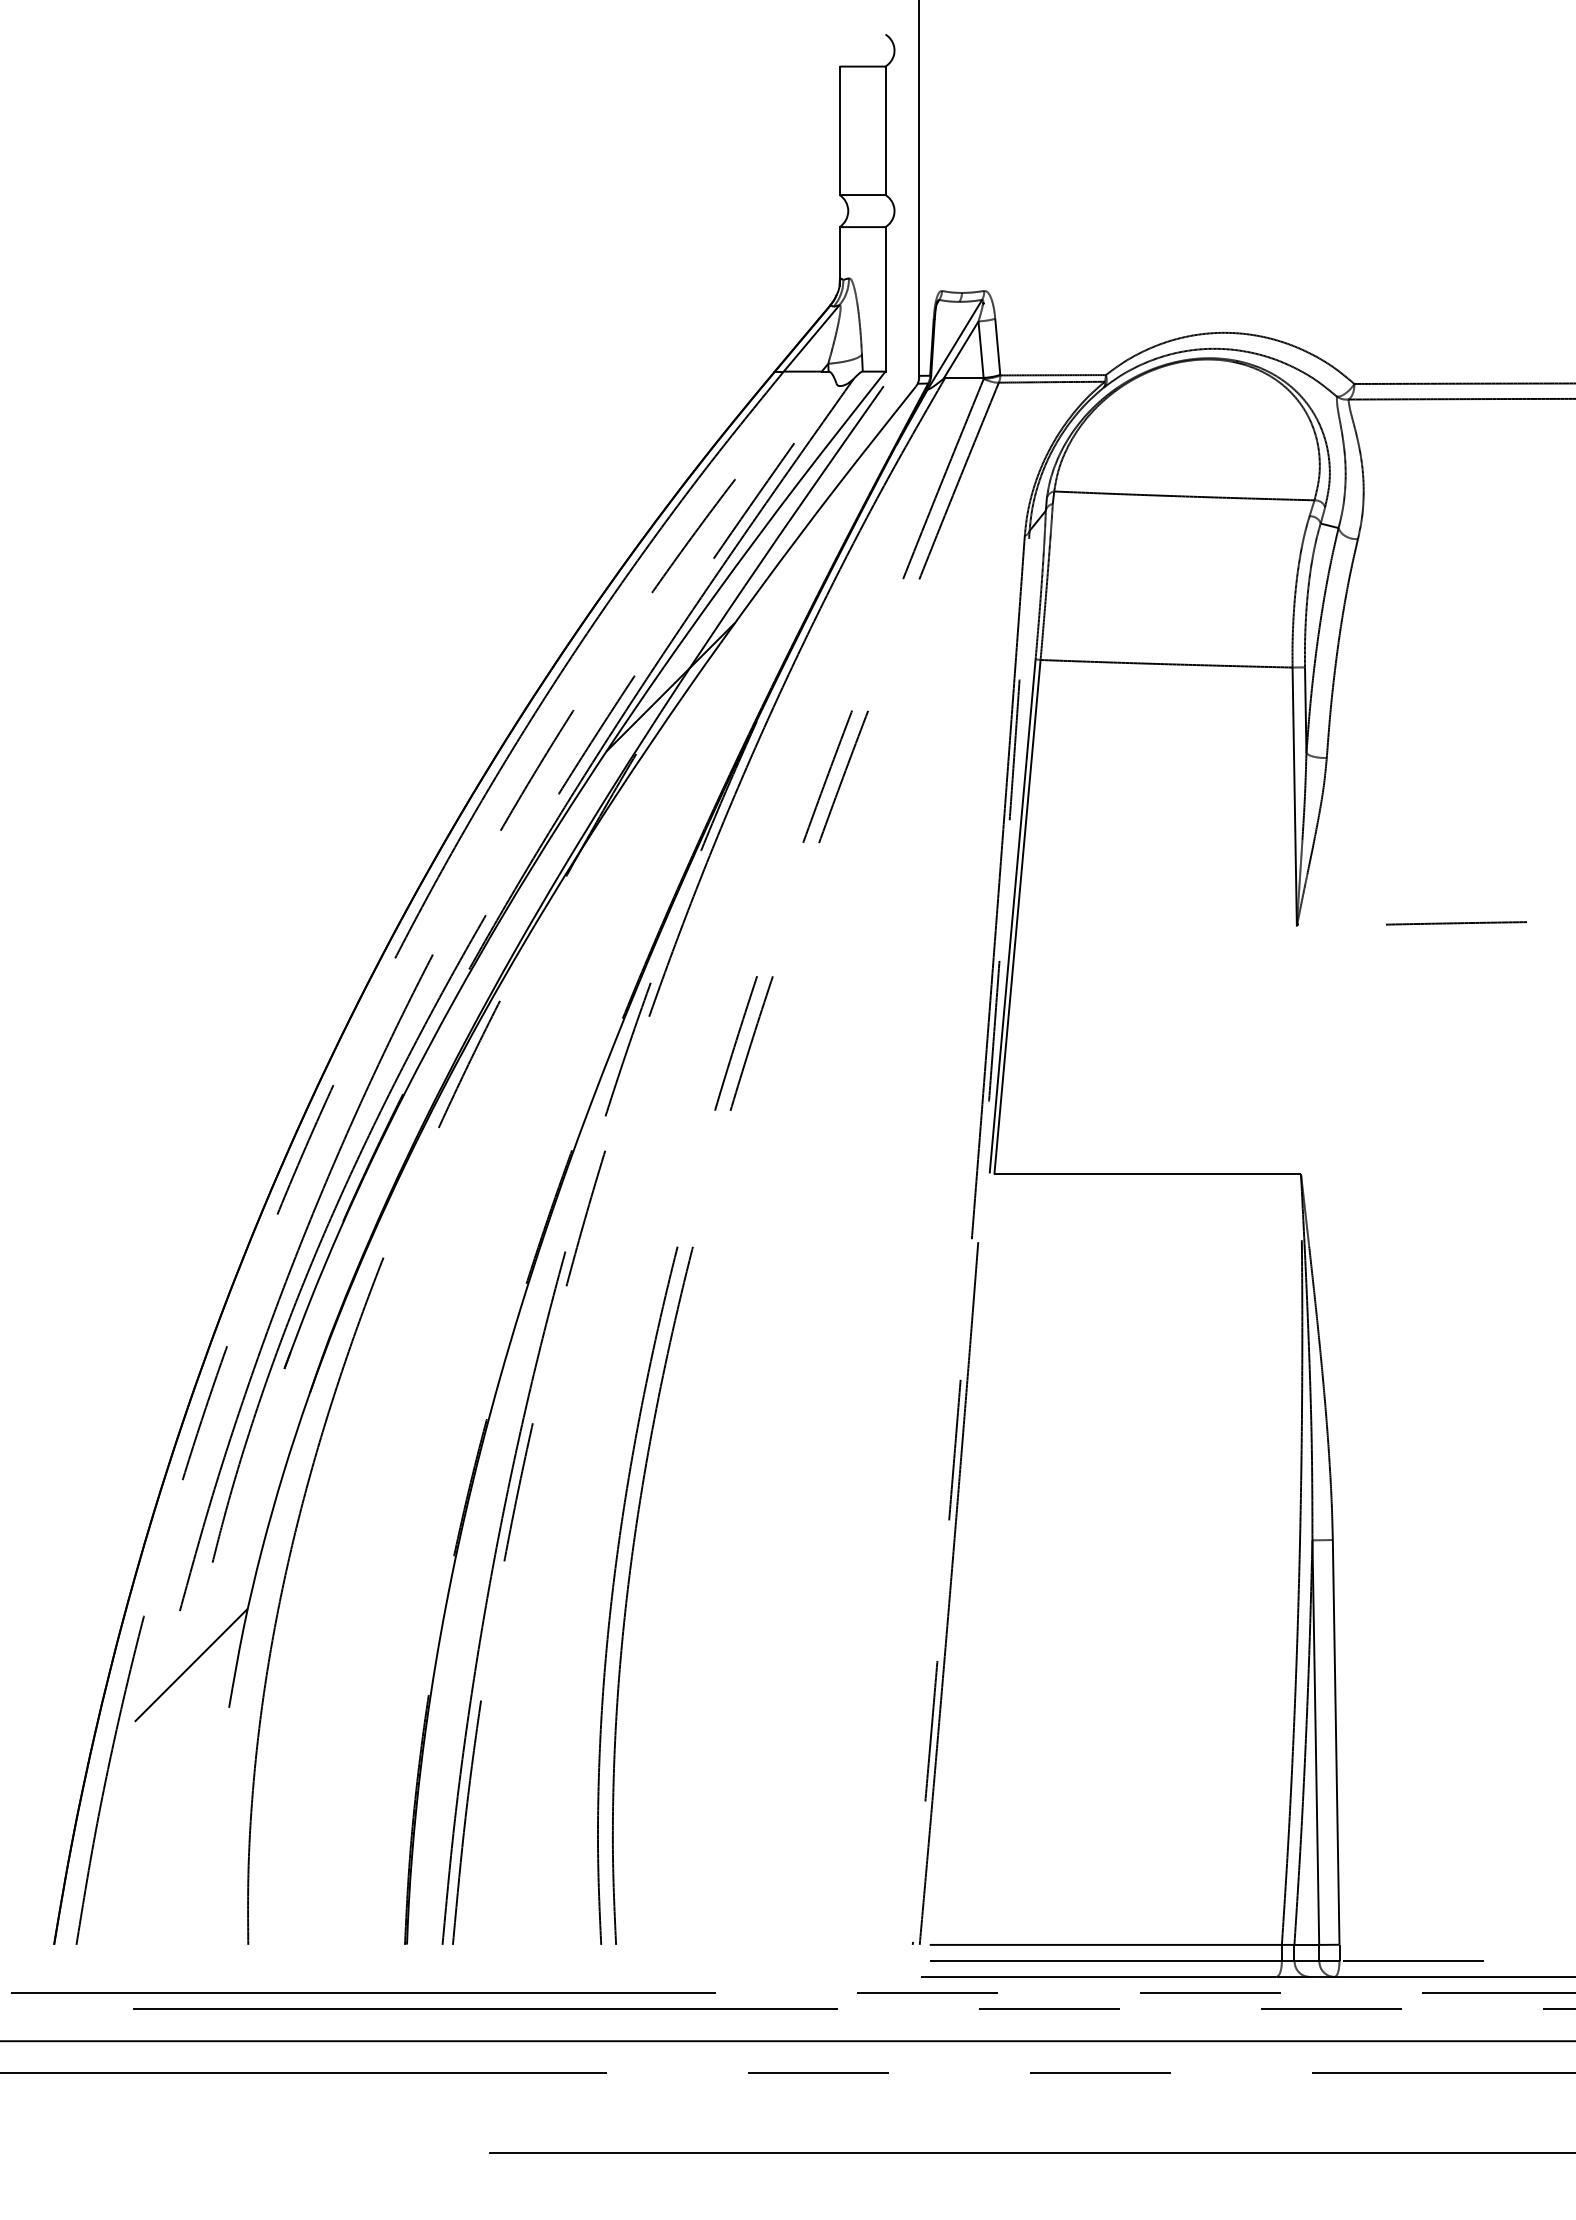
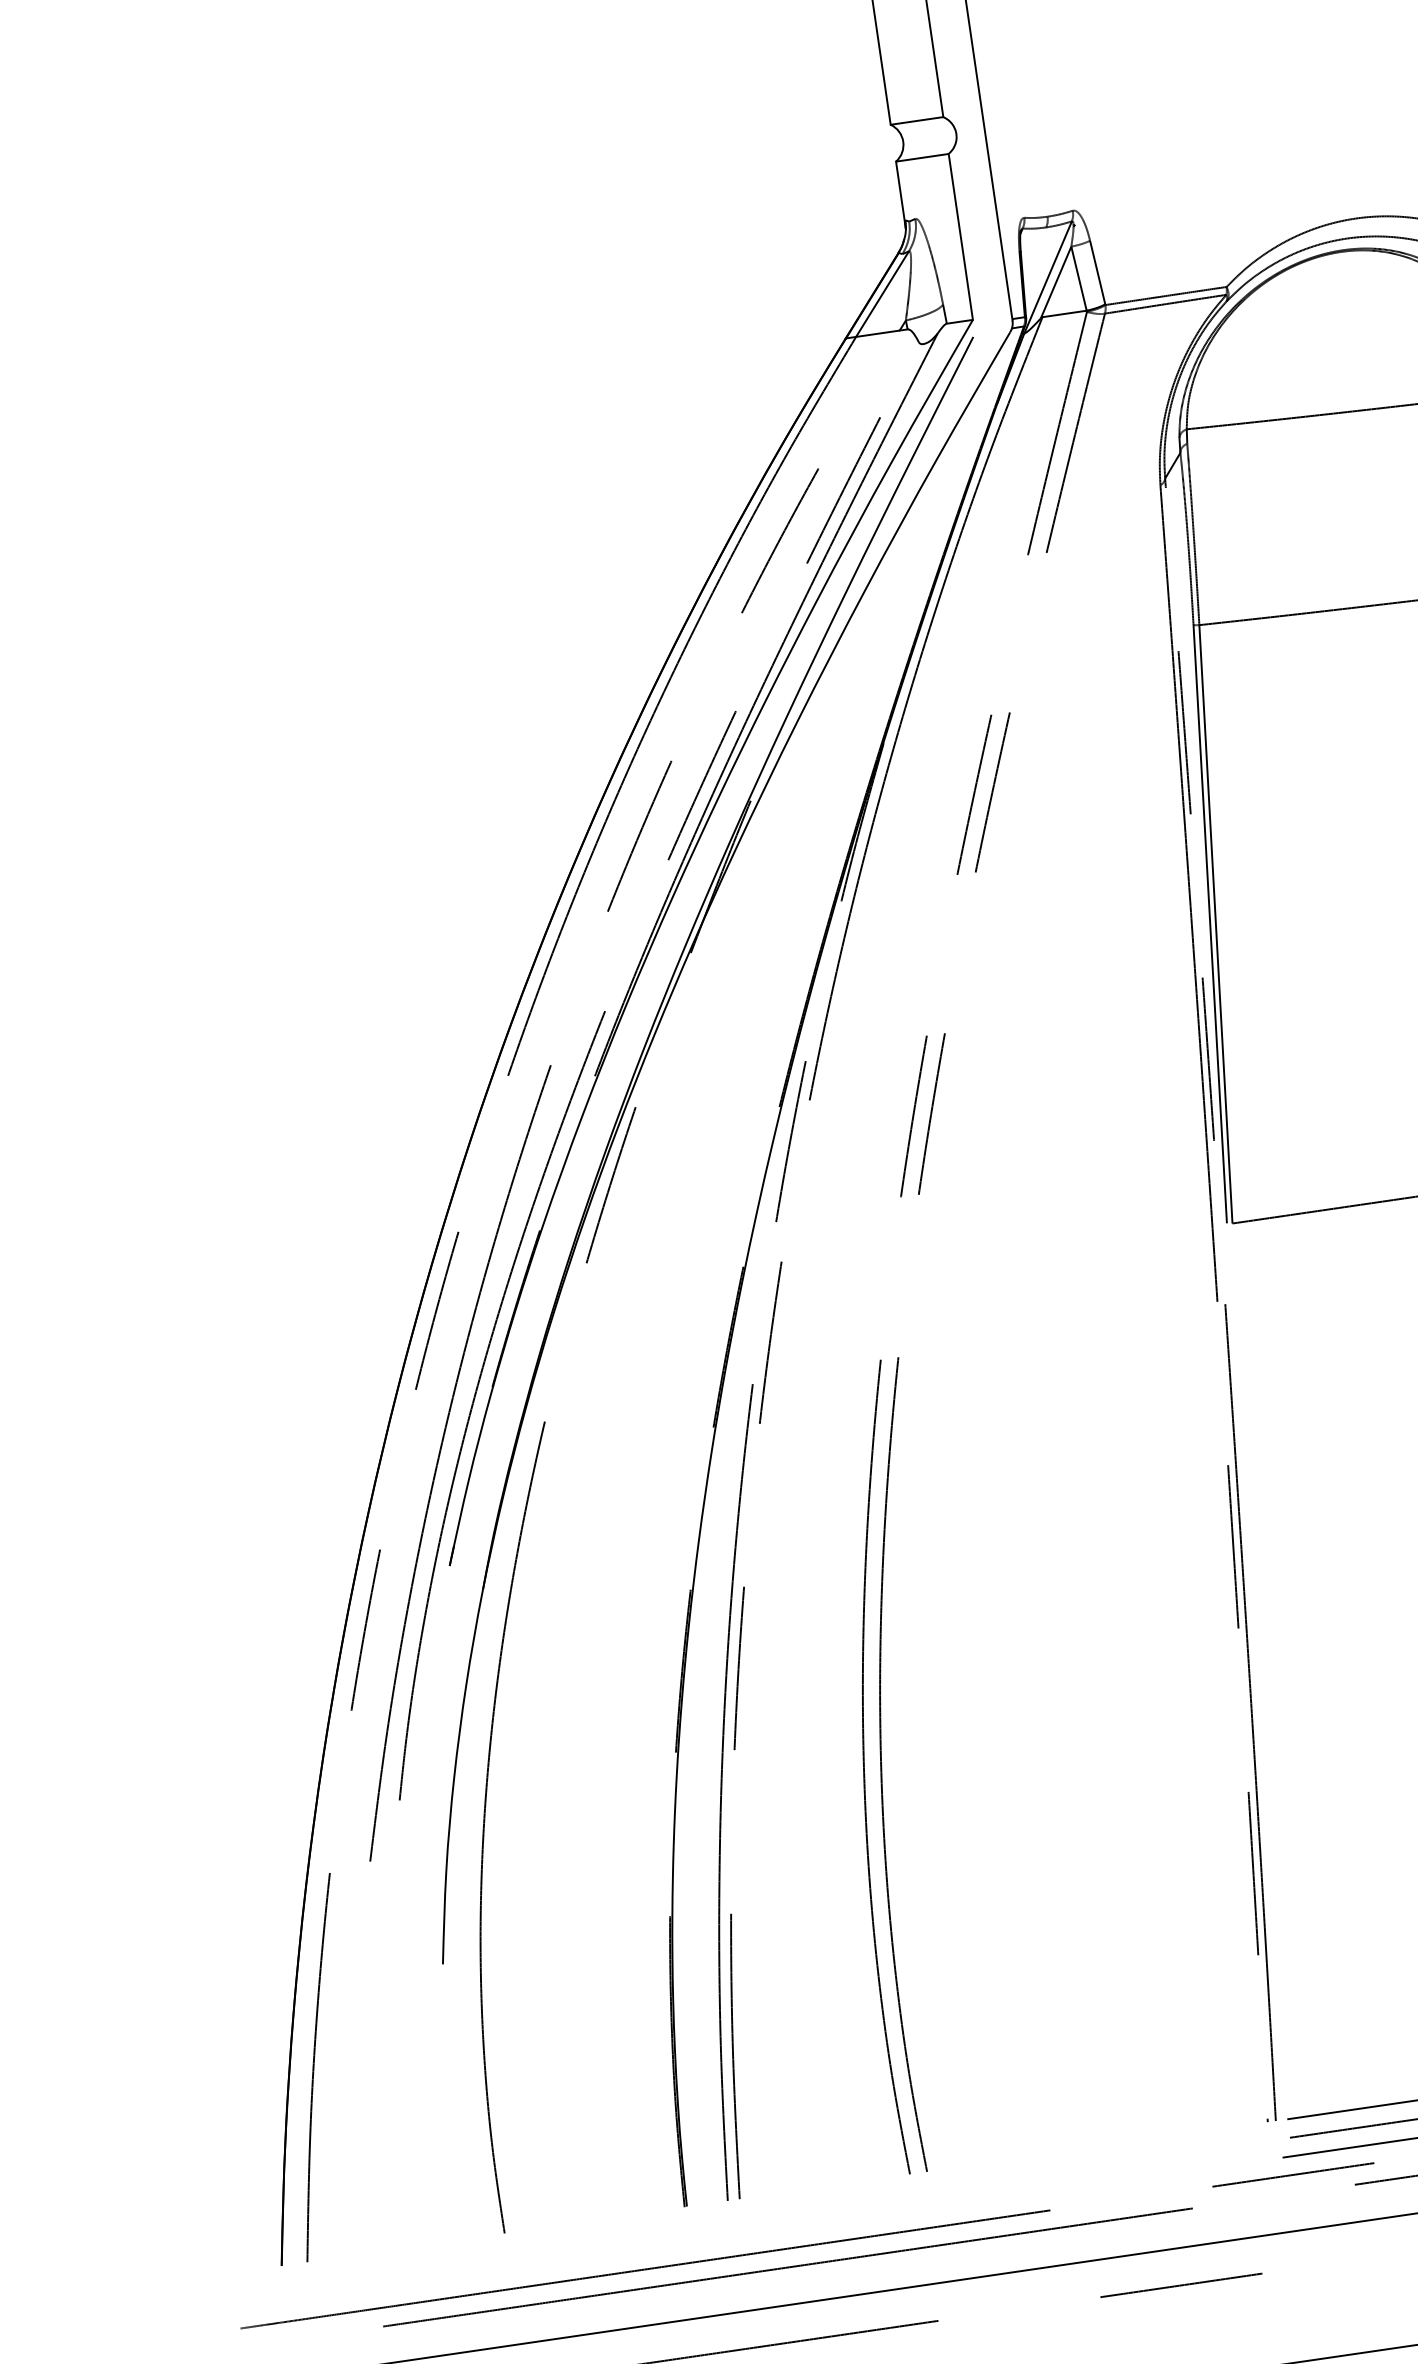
hatch: (434, 1172) -> (589, 1315), removed

